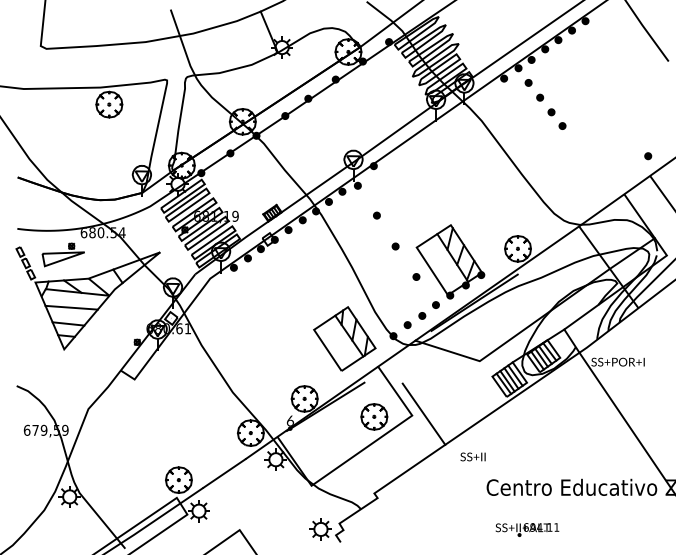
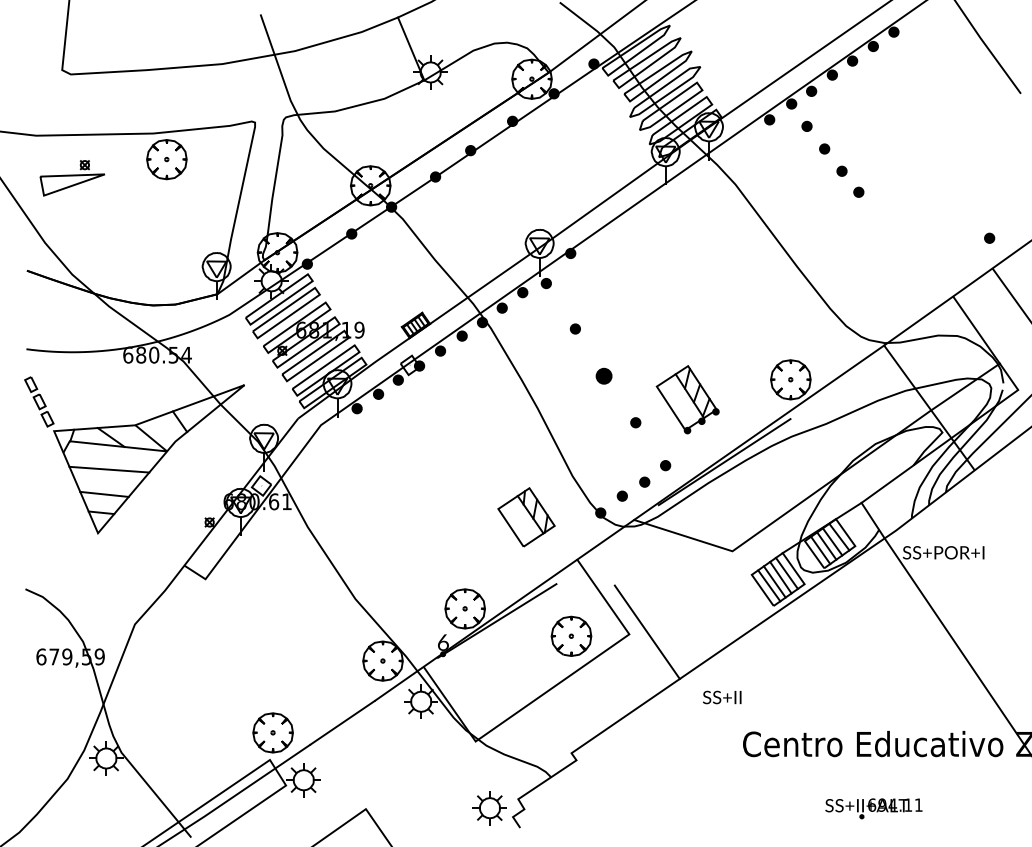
part: (395, 246) -> (603, 376), size x1.6
part: (62, 254) -> (70, 177), moved
part: (450, 261) -> (687, 399), size x0.6
part: (344, 338) -> (525, 516), size x0.6
part: (527, 529) -> (874, 808), moved

